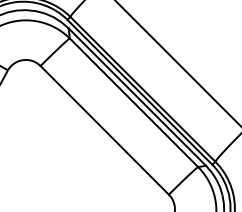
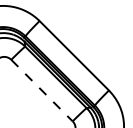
line: (105, 130) -> (42, 90), solid -> dashed

